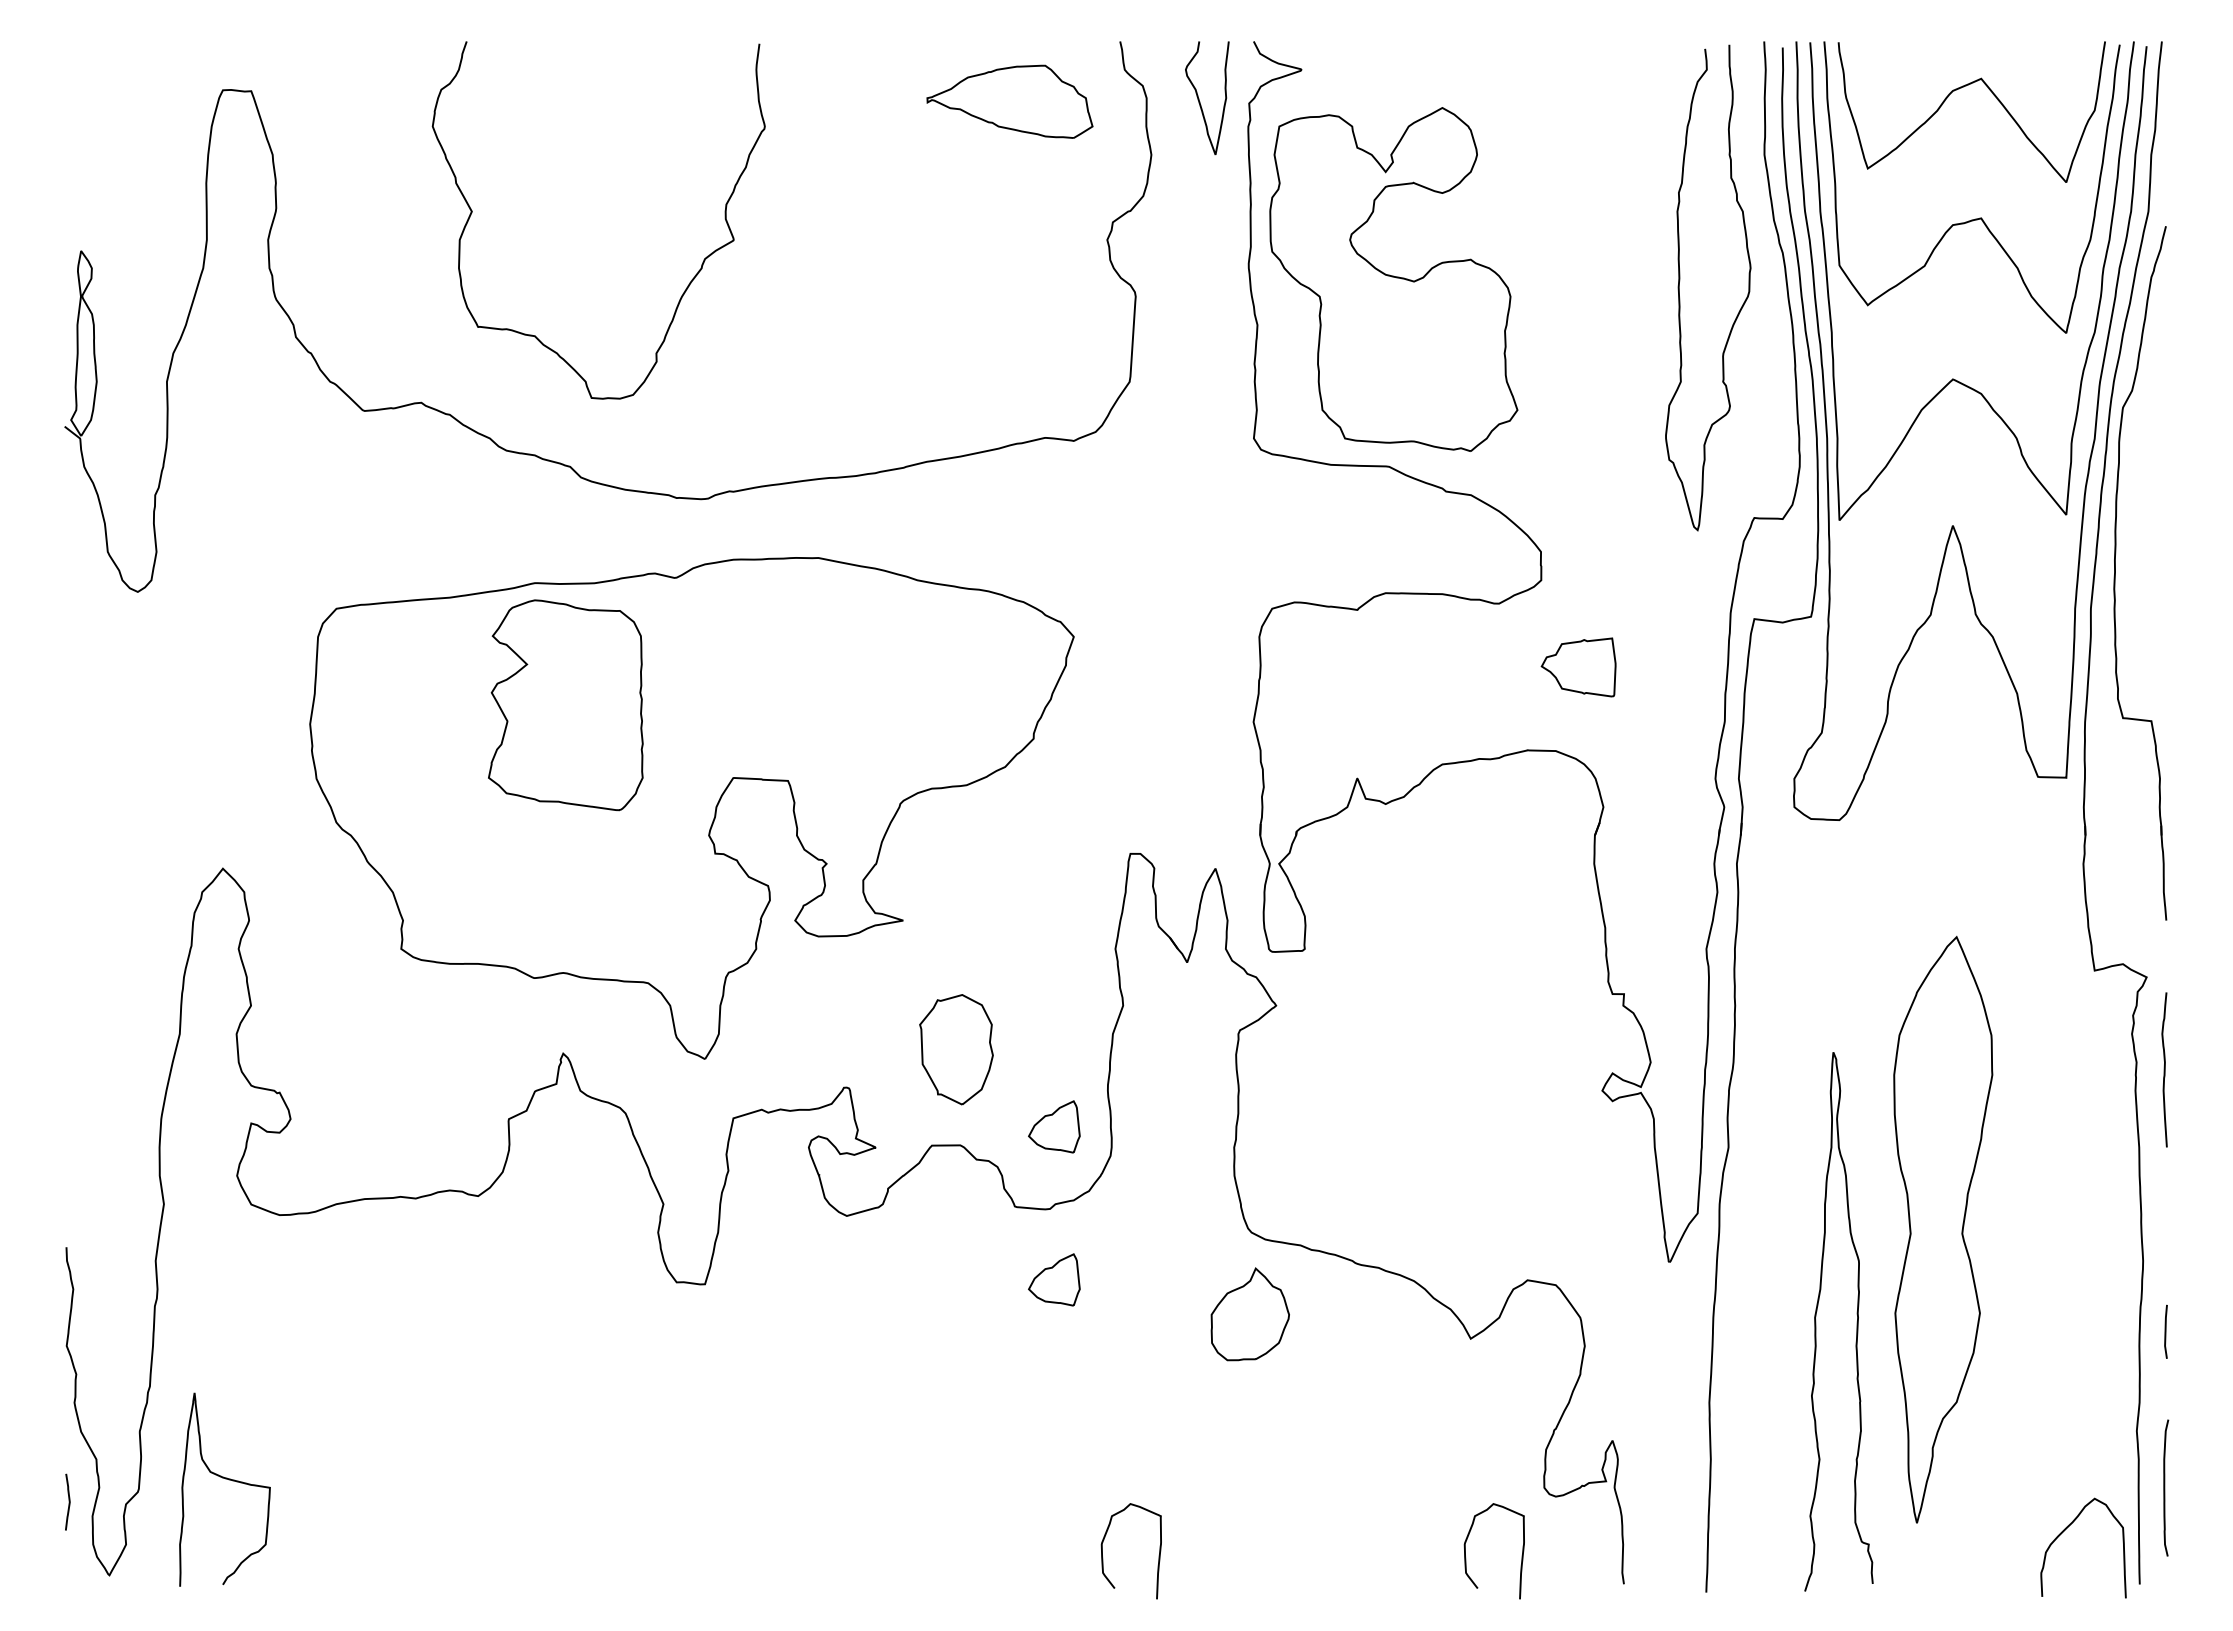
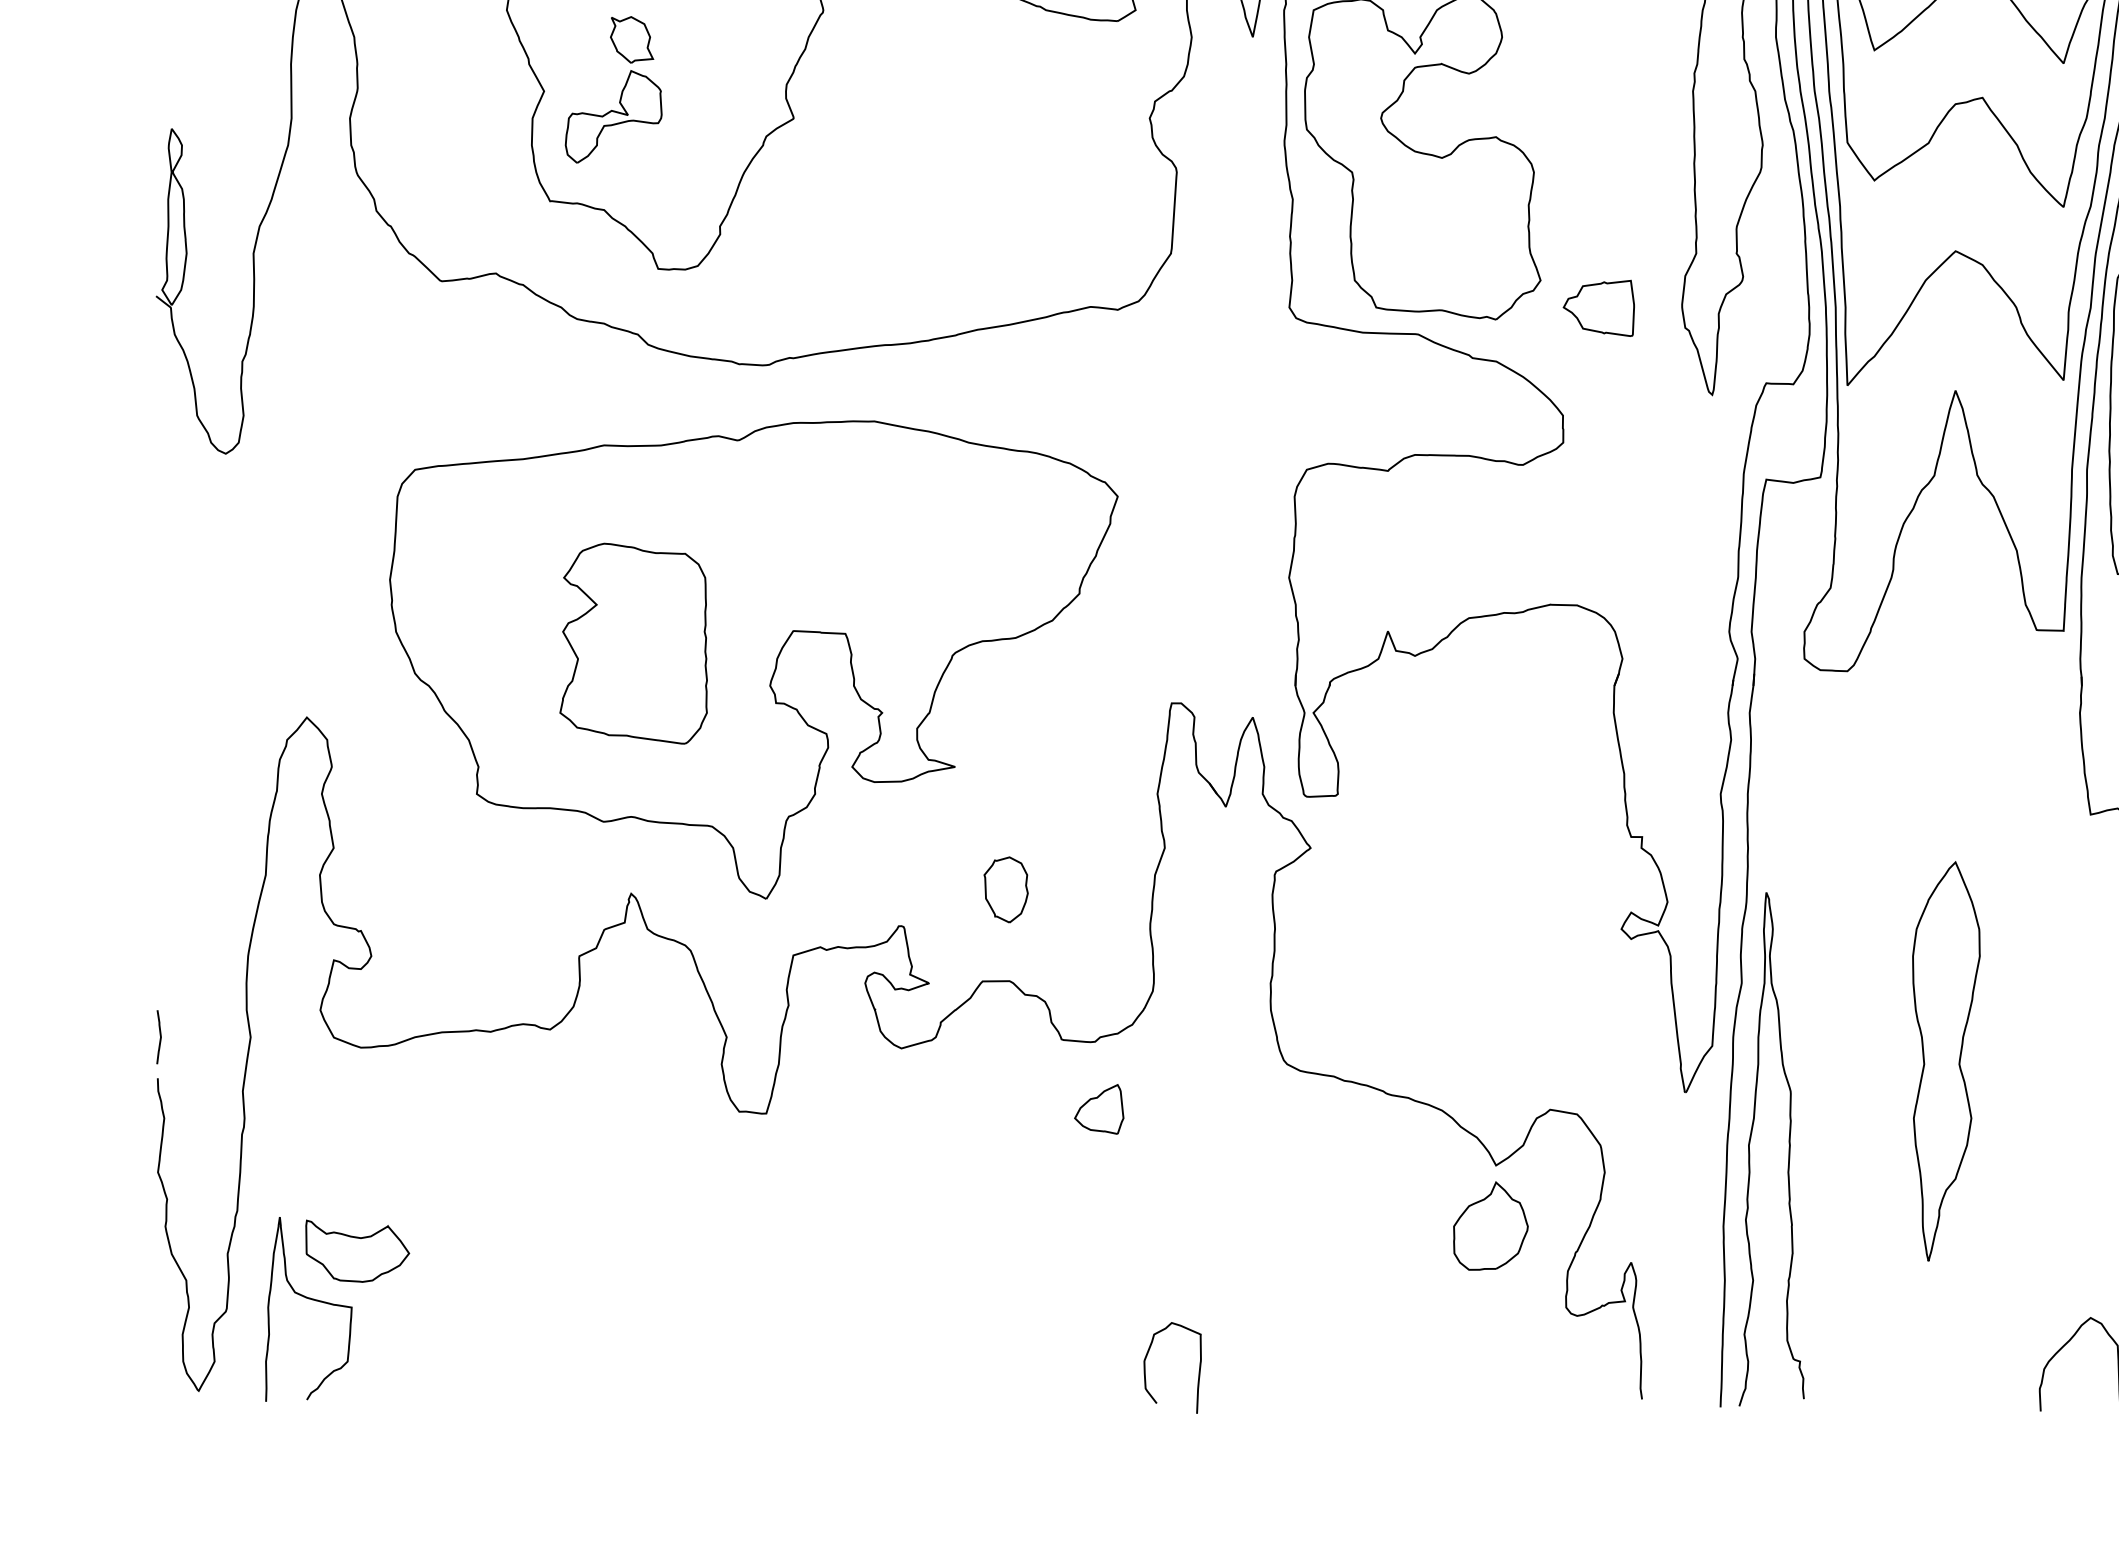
part: (552, 213) -> (620, 93), added
part: (1578, 667) -> (1598, 308), moved
part: (565, 705) -> (633, 643), moved
part: (956, 1049) -> (1005, 889), size x0.62
part: (1054, 1126) -> (1099, 963), removed
part: (1943, 1229) -> (1946, 1061), size x0.71
part: (1249, 1314) -> (1490, 1226), moved
curve: (1856, 1322) -> (1788, 1149), moved
part: (276, 1428) -> (357, 1251), added
curve: (68, 1501) -> (159, 1036), moved
curve: (1466, 1558) -> (1492, 1374), removed

